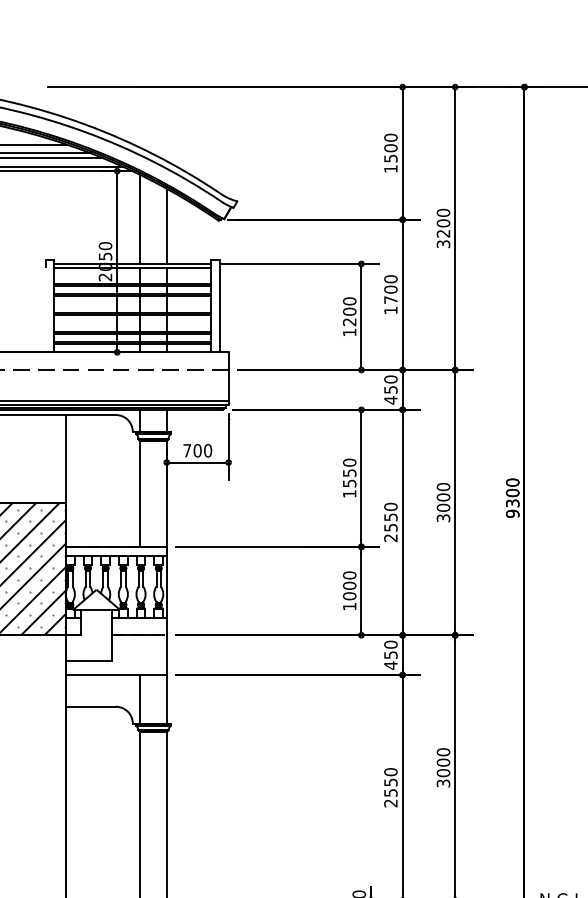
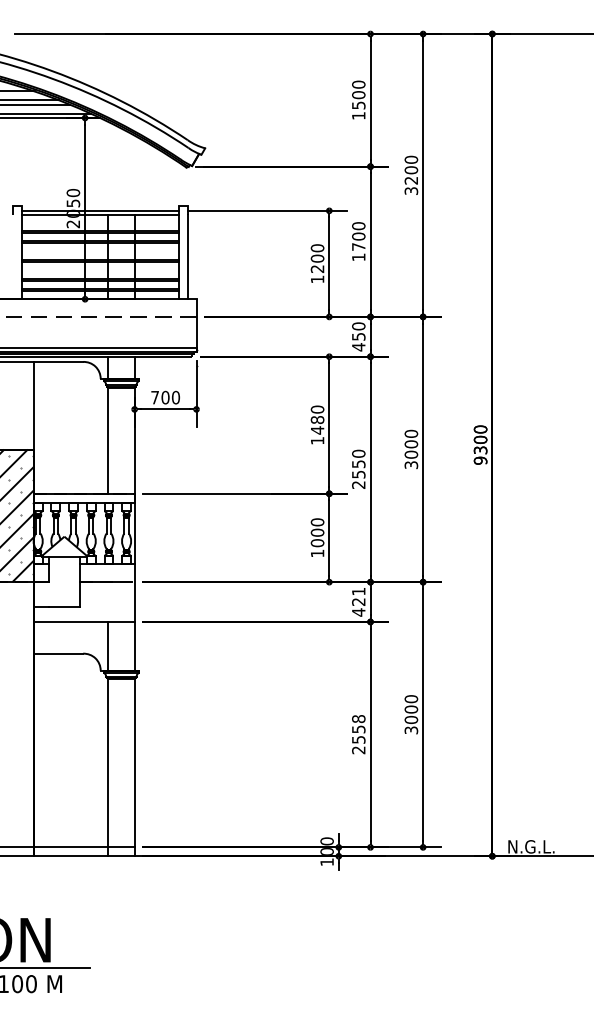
line: (140, 217) -> (108, 164), removed
line: (166, 224) -> (134, 171), removed
text: (349, 478) -> (317, 425), 1550 -> 1480
text: (390, 649) -> (358, 596), 450 -> 421
text: (390, 772) -> (358, 719), 2550 -> 2558

